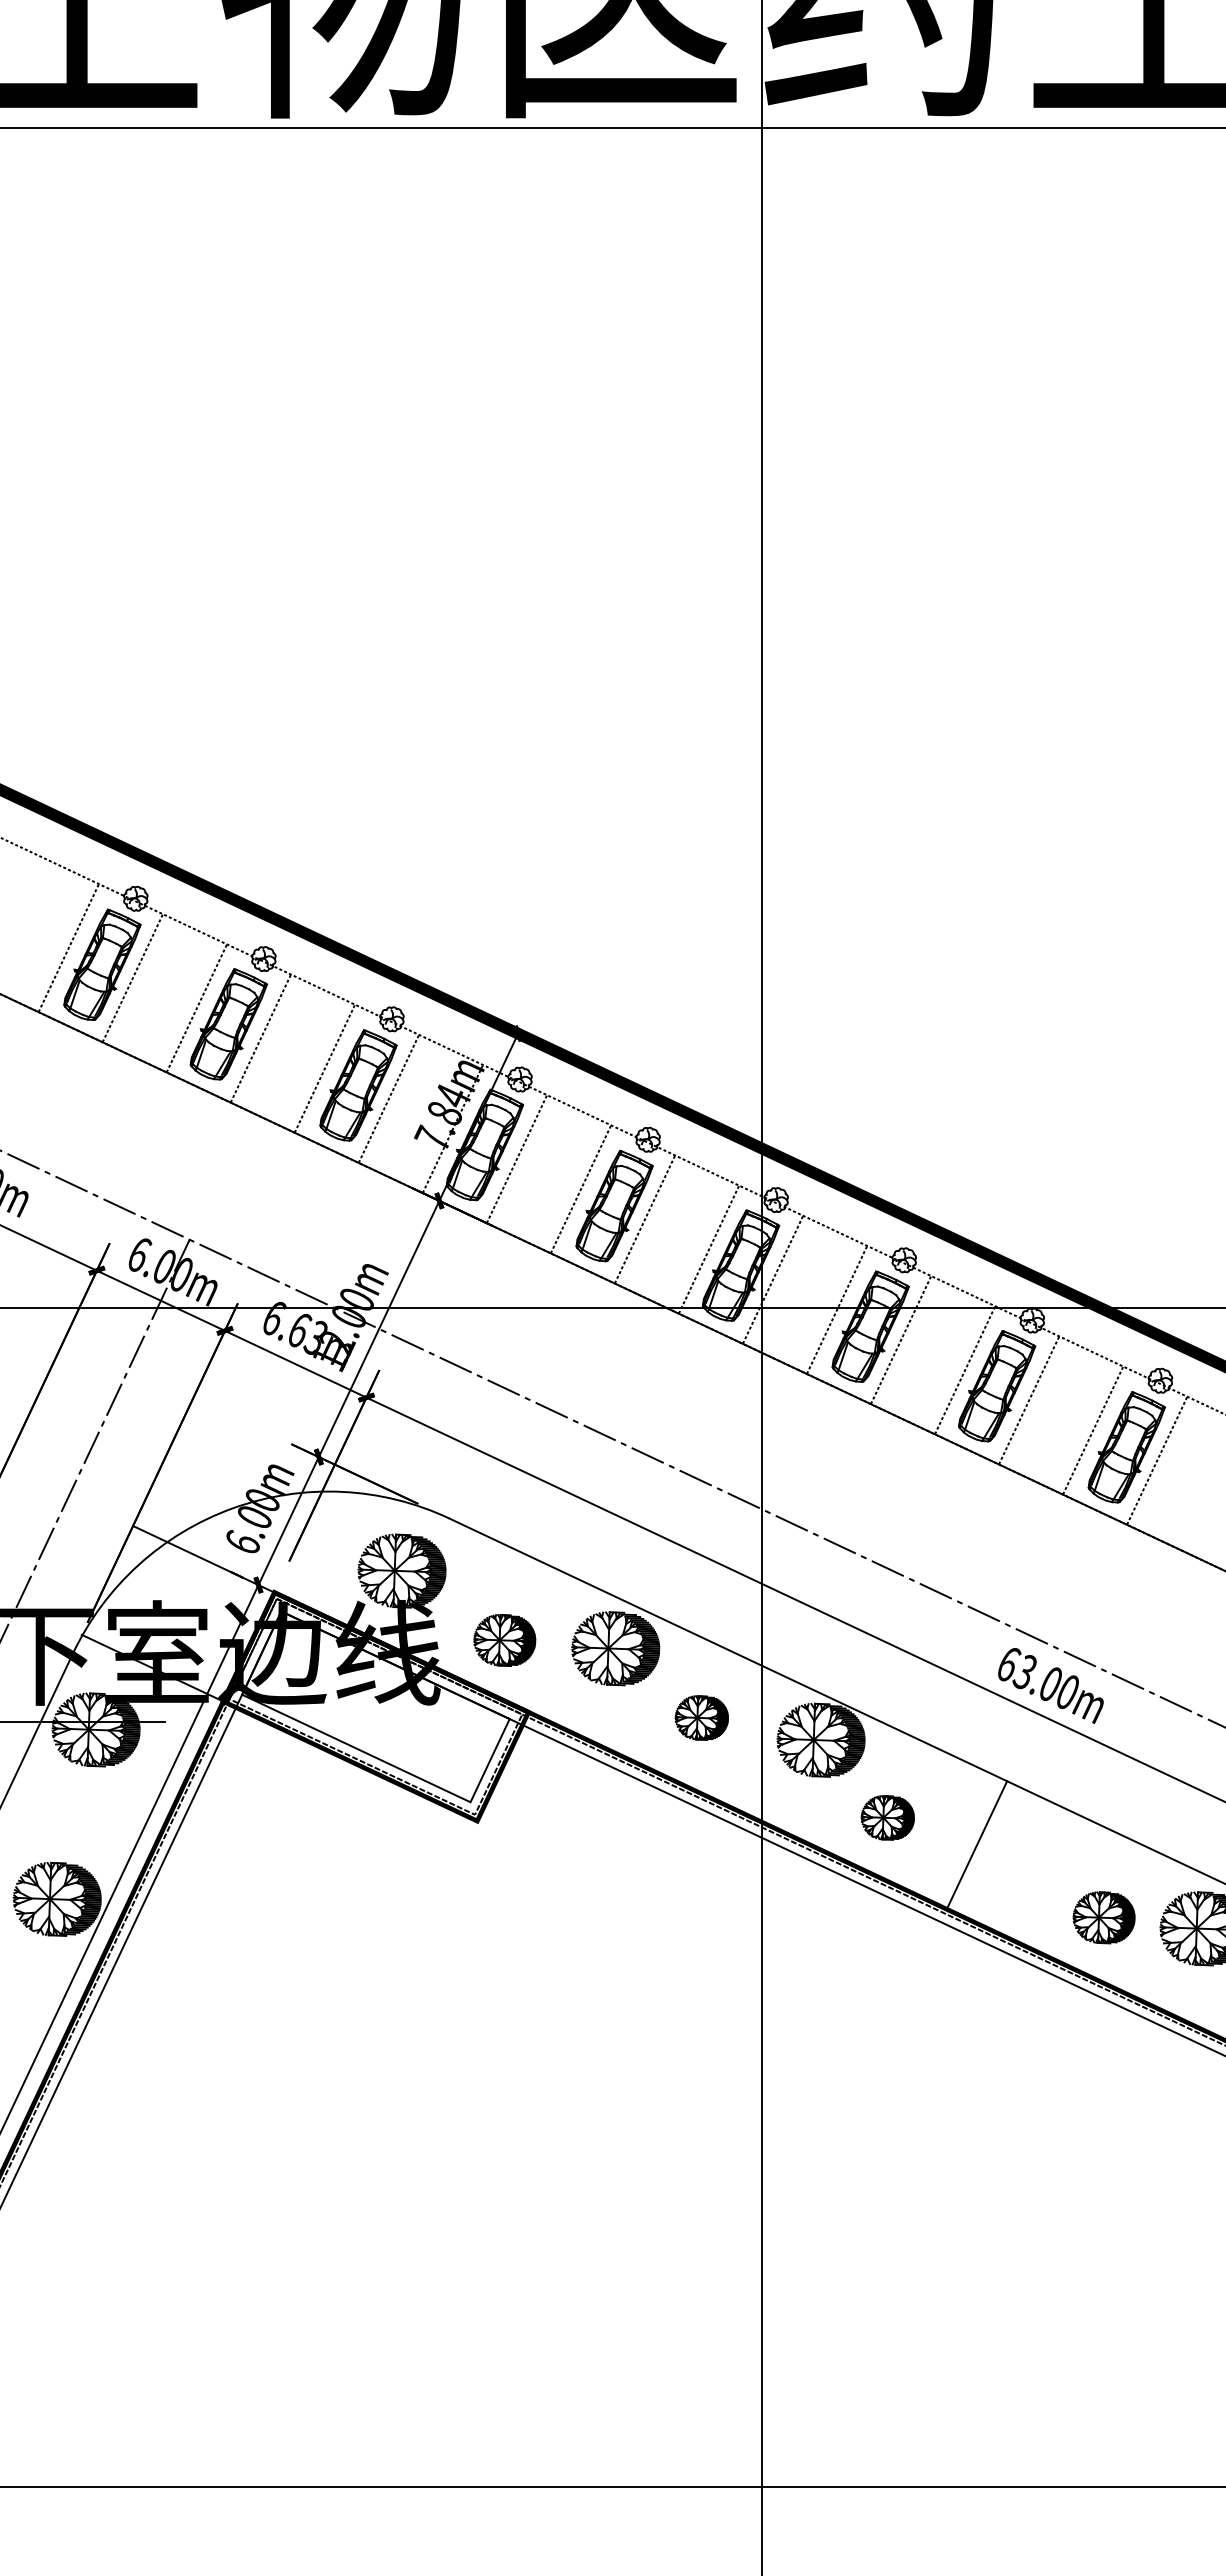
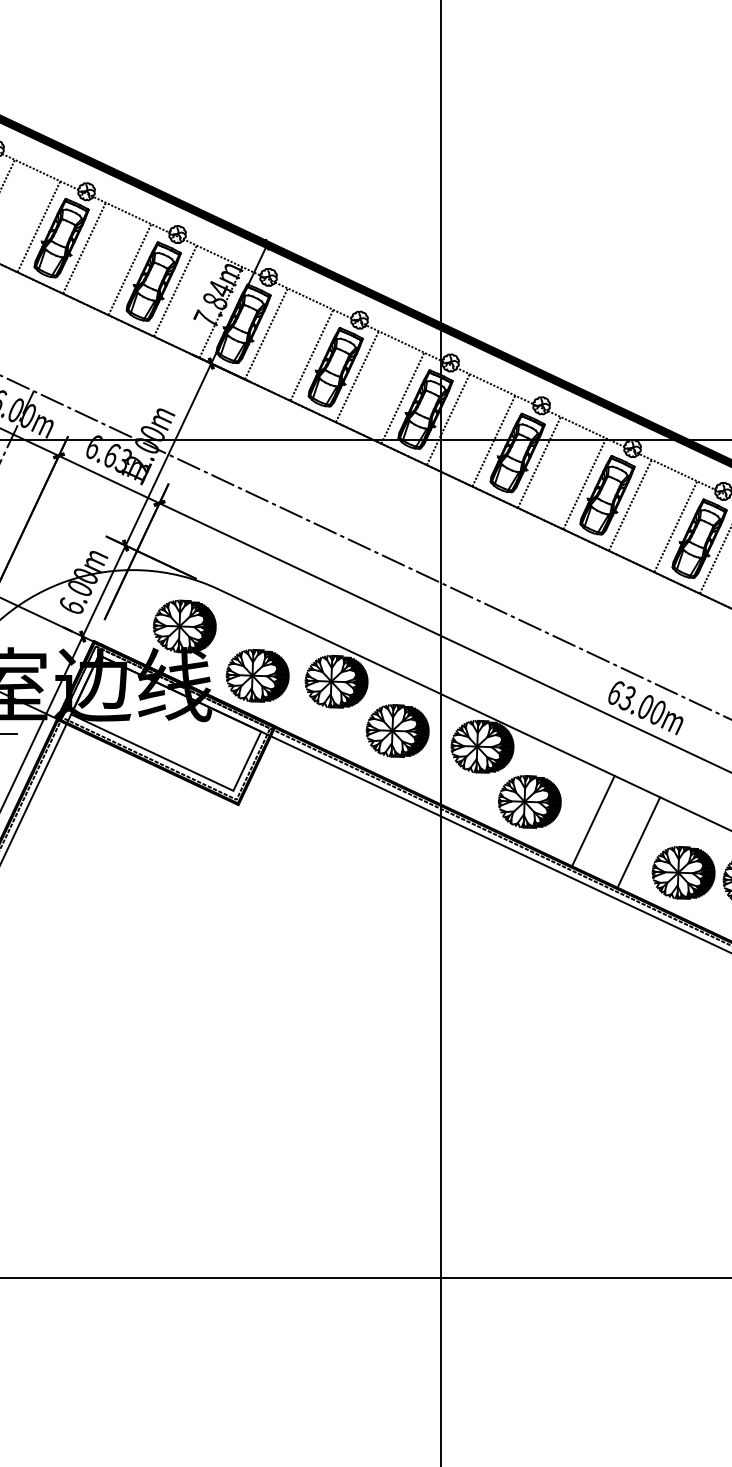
part: (504, 1640) -> (257, 675), size x1.43
part: (701, 1717) -> (397, 730), size x1.67
part: (887, 1817) -> (529, 801), size x1.67
line: (1040, 1875) -> (638, 842), added
part: (1103, 1917) -> (683, 872), size x1.43

